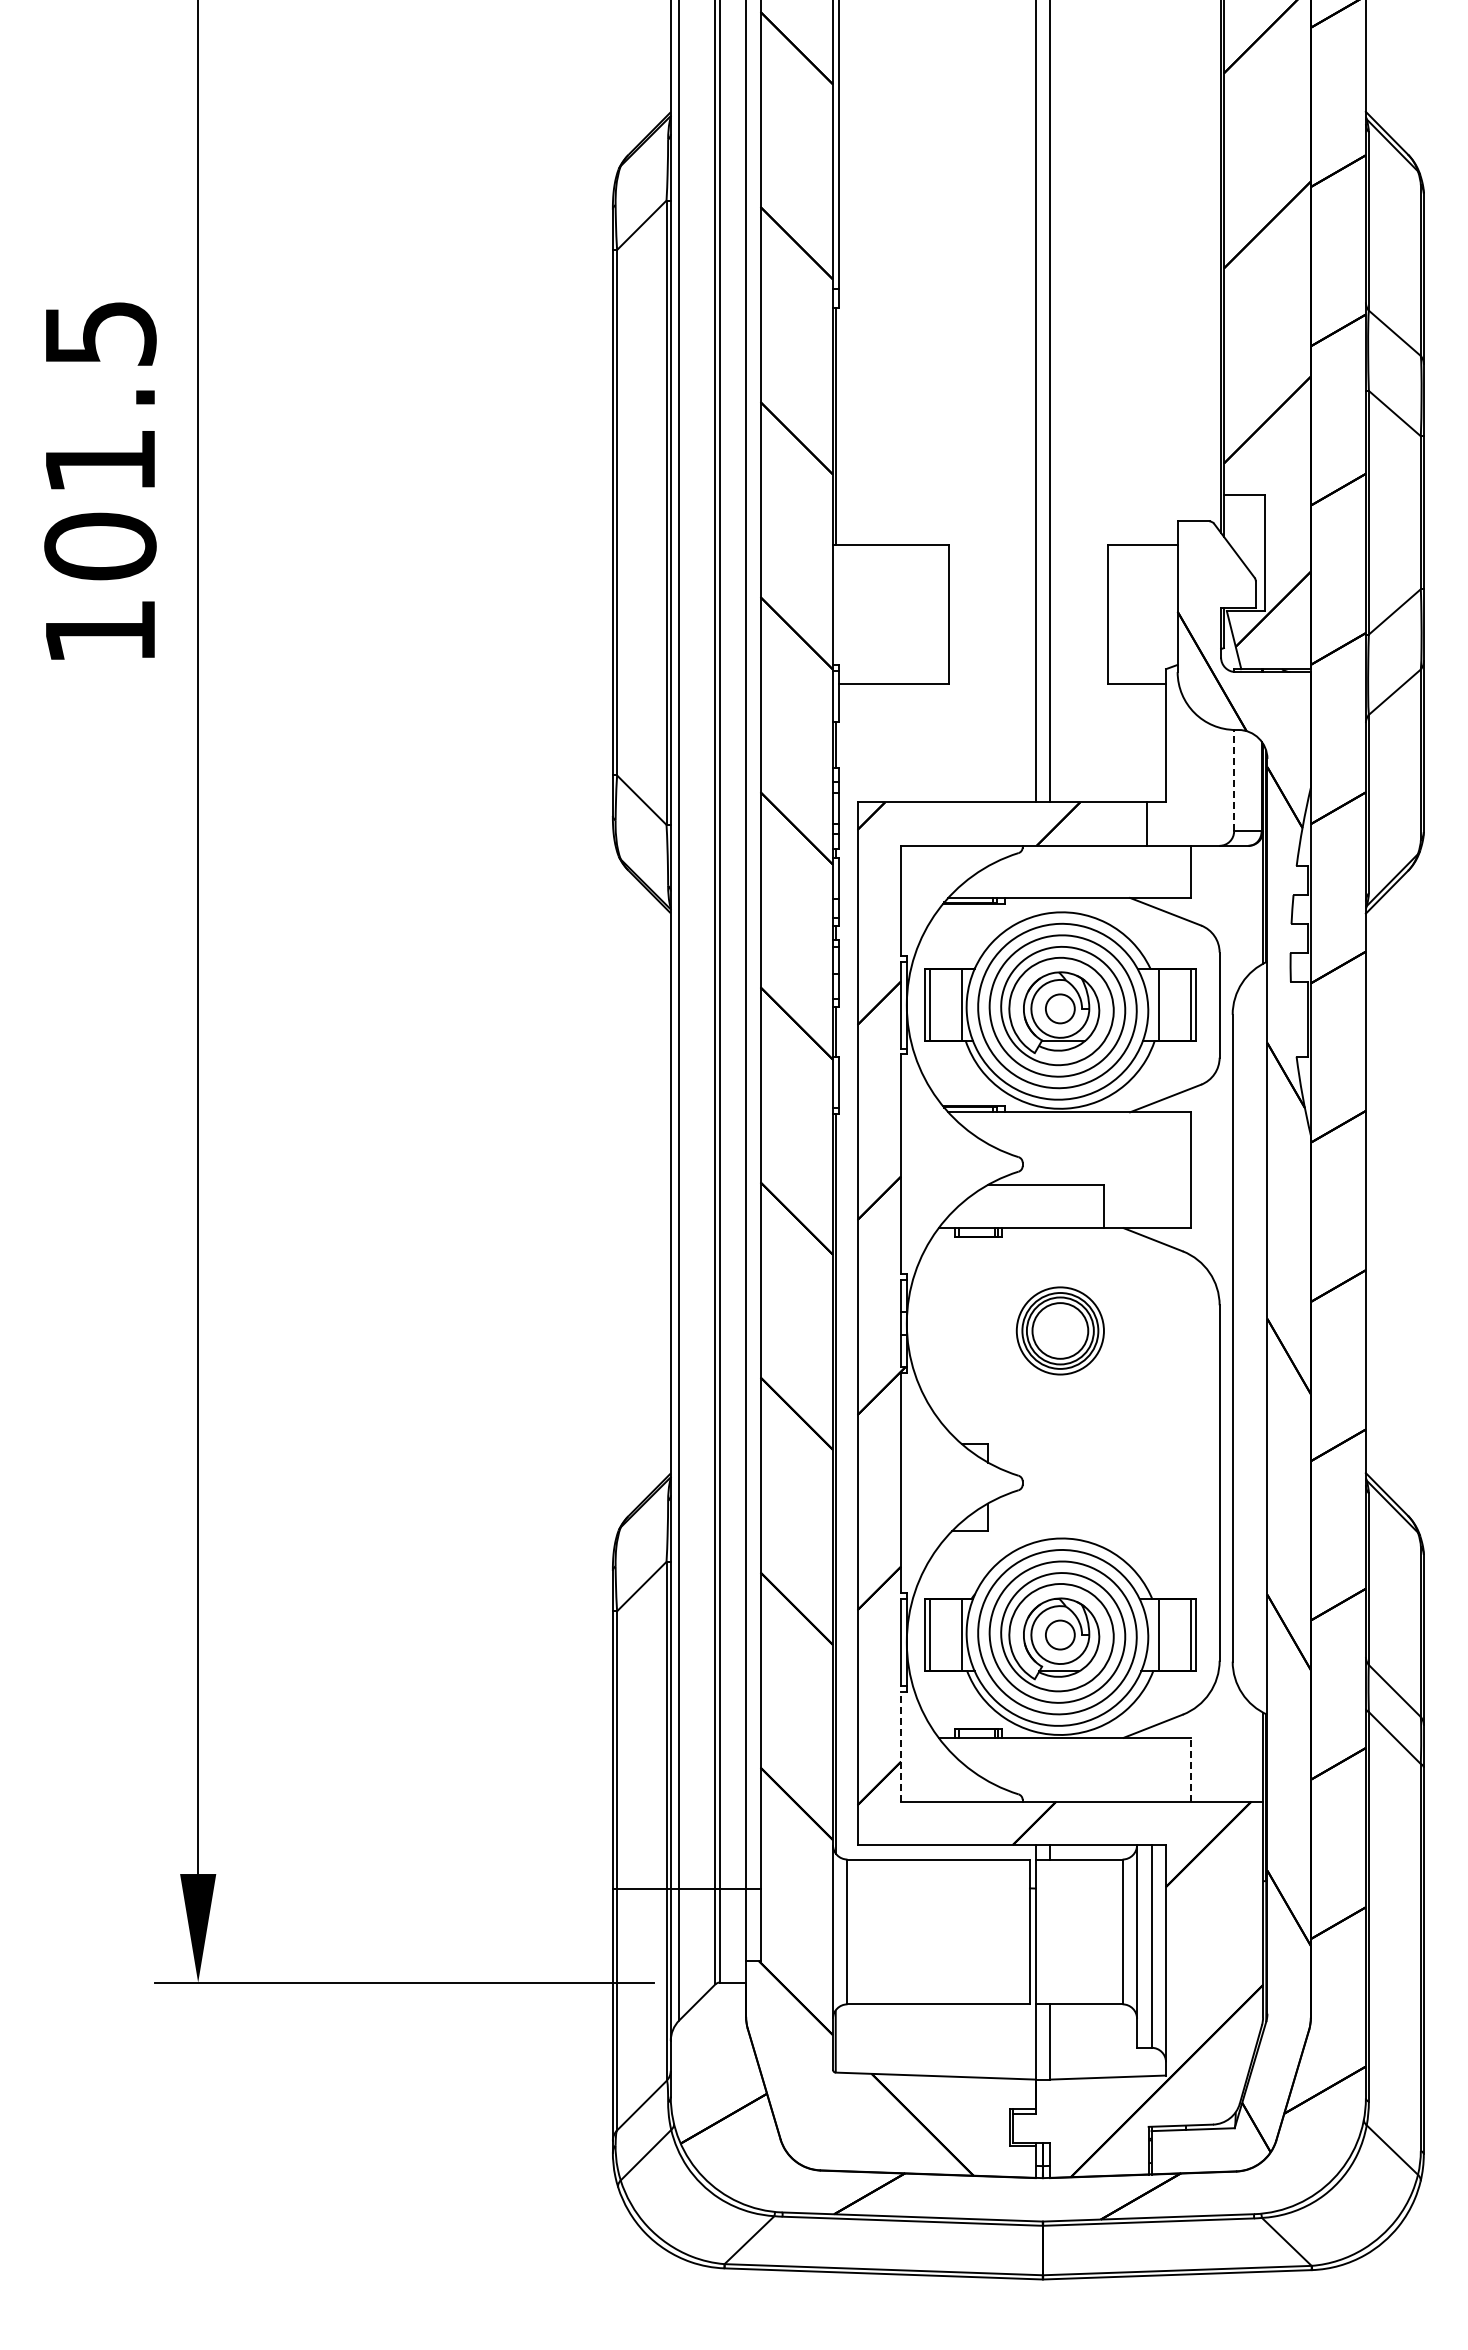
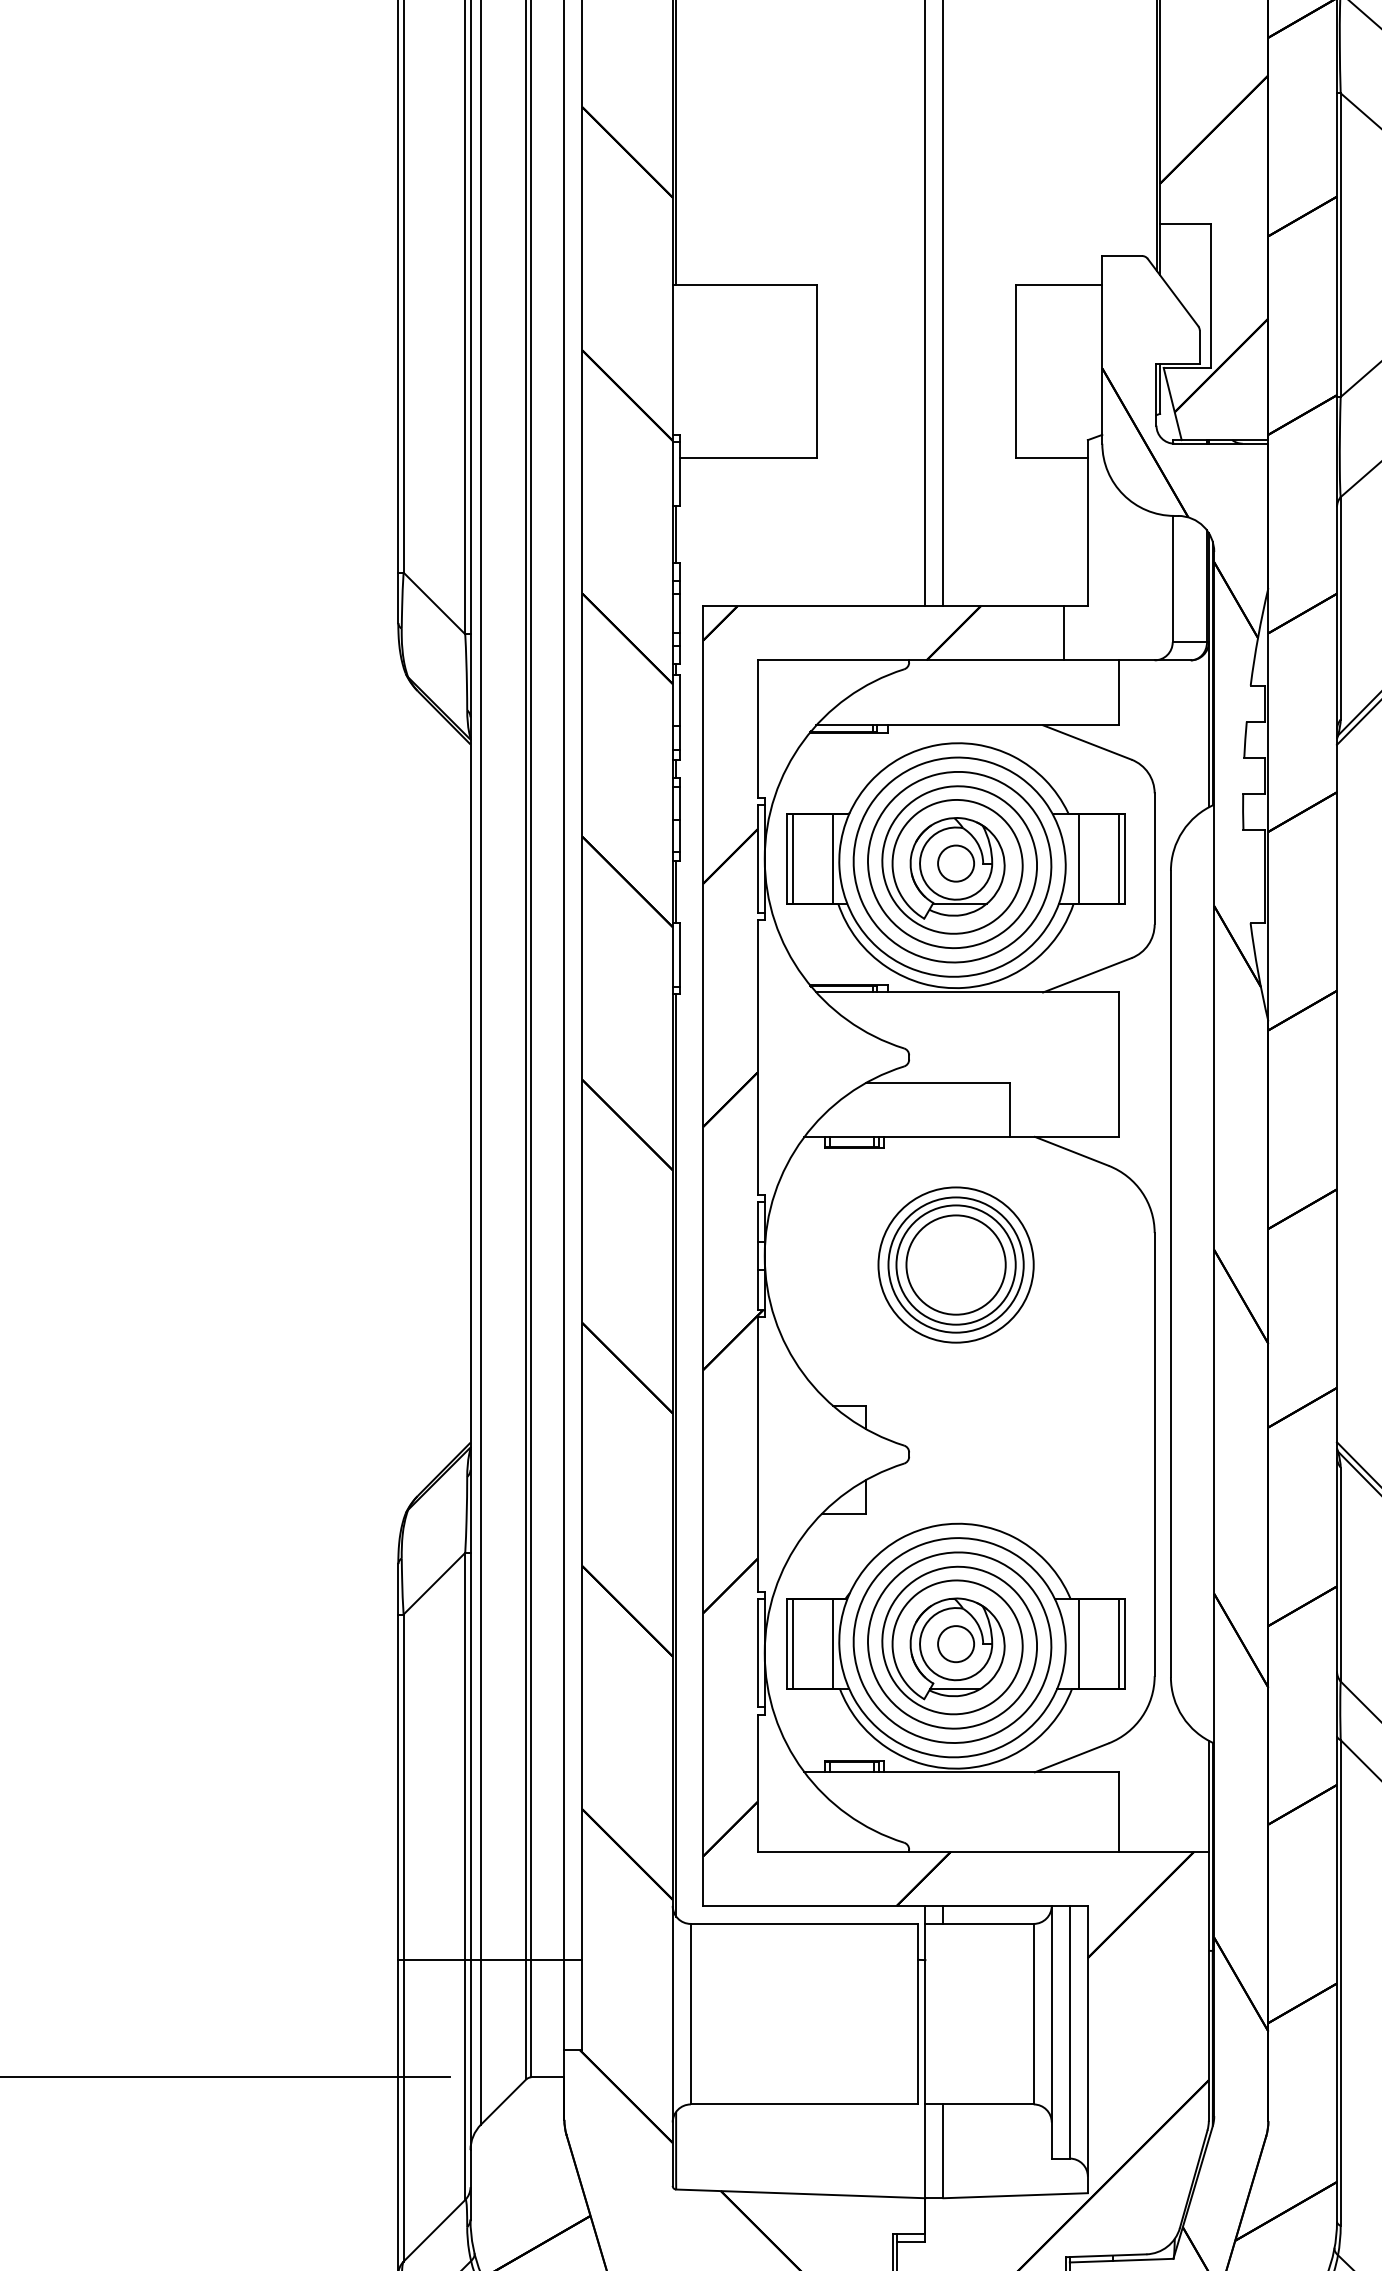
line: (1234, 780) -> (1173, 578), dashed -> solid
part: (1060, 1330) -> (956, 1264), size x1.43
line: (901, 1746) -> (758, 1783), dashed -> solid
line: (1190, 1769) -> (1118, 1811), dashed -> solid

